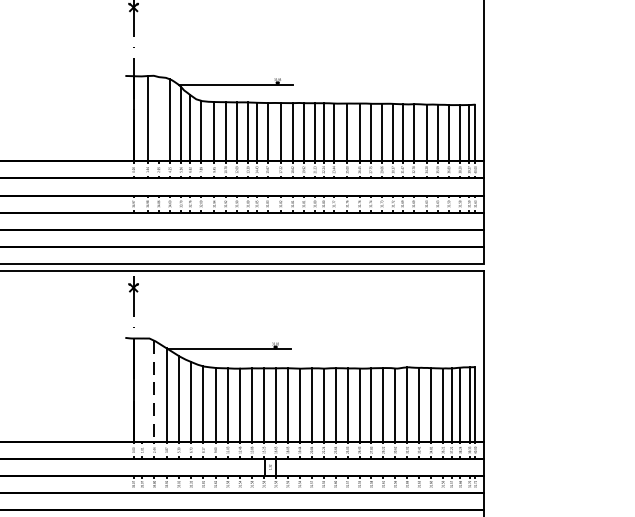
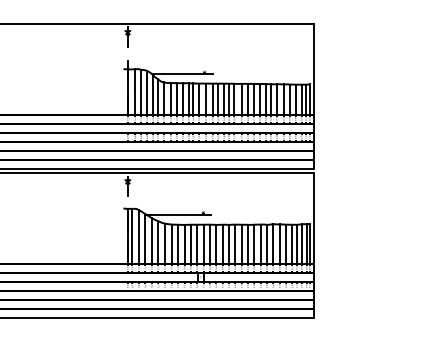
line: (159, 117) -> (141, 91), added
line: (142, 388) -> (132, 235), added
line: (153, 390) -> (138, 236), dashed -> solid

